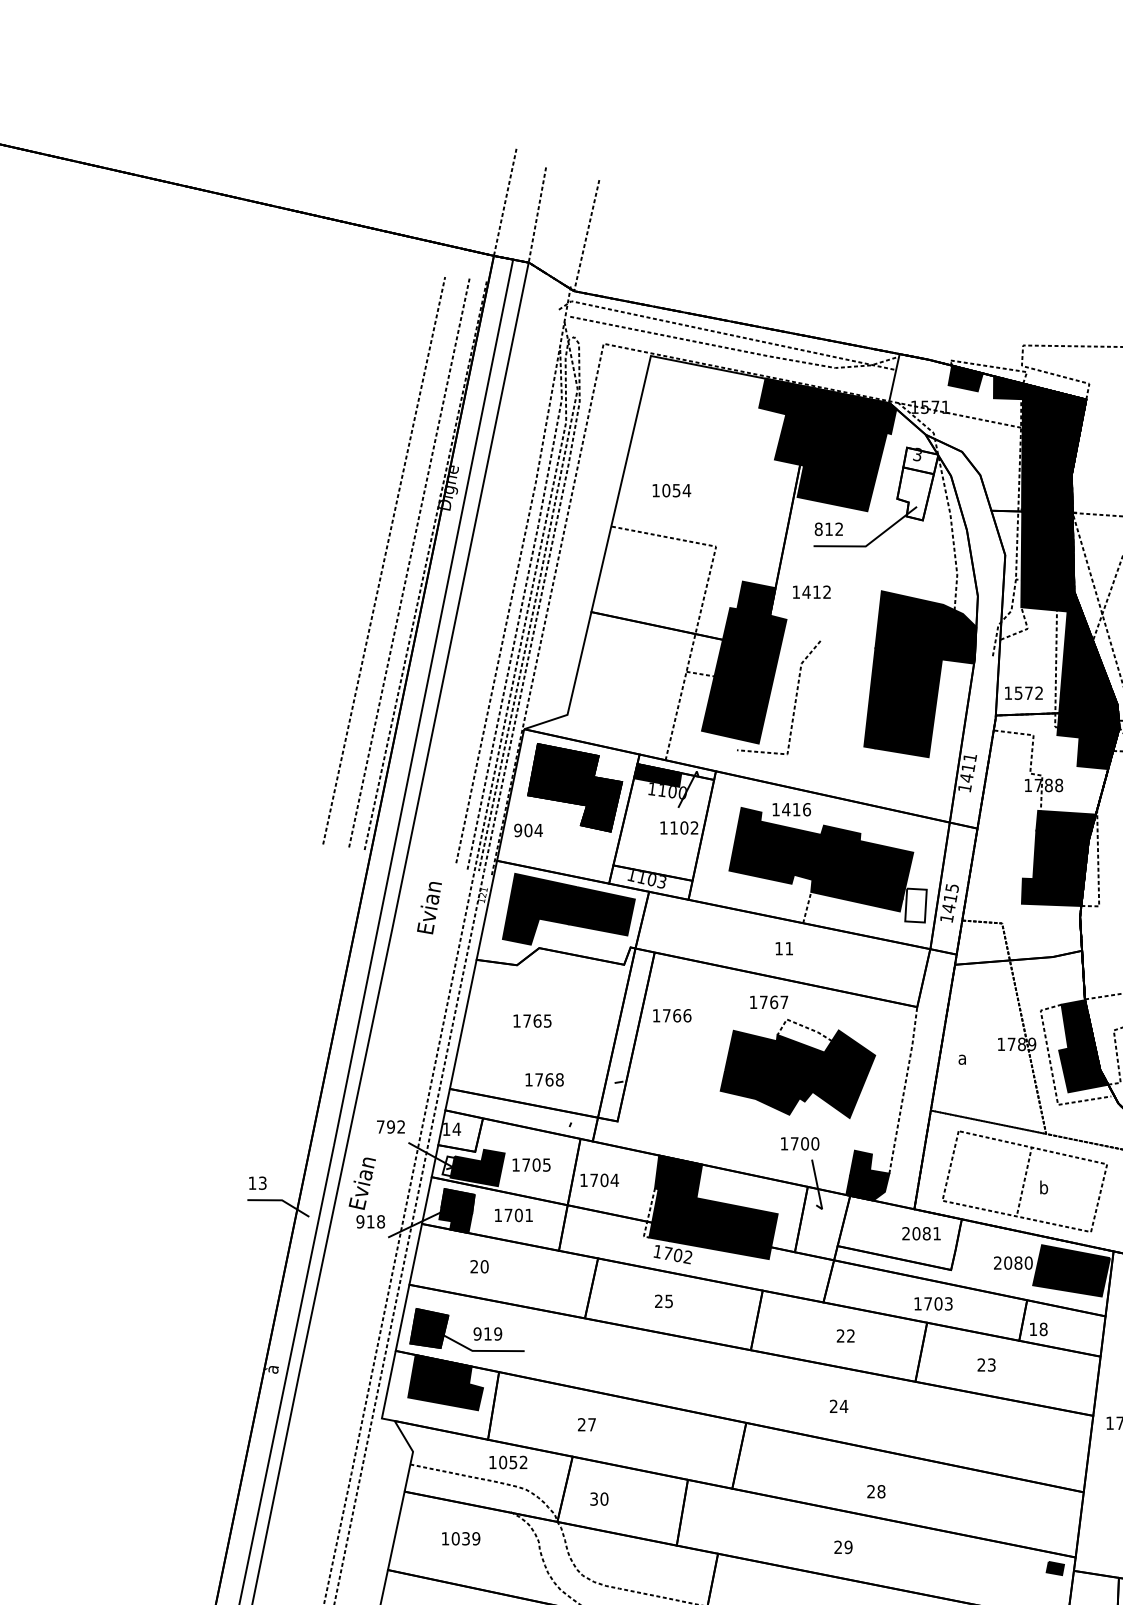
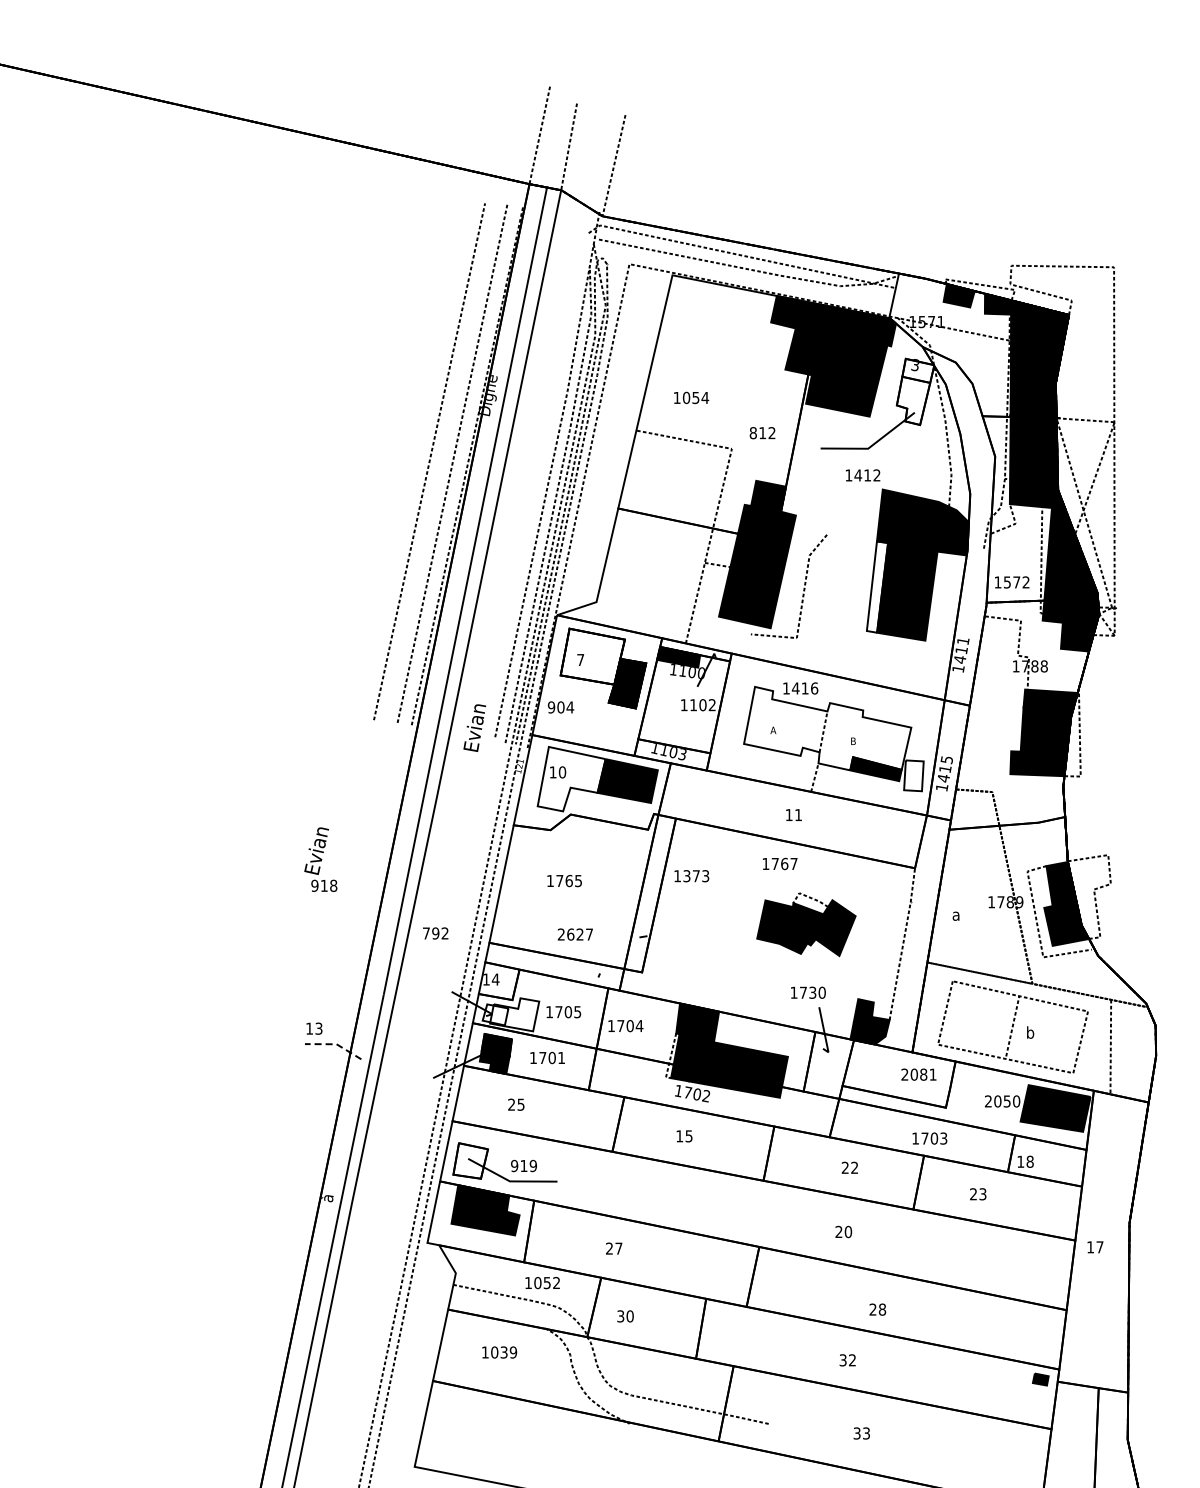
text: (828, 529) -> (762, 433), moved
text: (811, 592) -> (862, 475), moved
fill: (876, 697) -> (877, 586), removed
fill: (563, 774) -> (592, 656), removed
fill: (821, 853) -> (827, 728), removed
text: (429, 907) -> (474, 727), moved
fill: (540, 908) -> (571, 778), removed
text: (677, 1016) -> (696, 876), 1766 -> 1373
part: (798, 1068) -> (806, 924), size x0.7
text: (544, 1079) -> (575, 934), 1768 -> 2627
text: (390, 1127) -> (435, 933), moved
text: (804, 1143) -> (812, 992), 1700 -> 1730
fill: (477, 1167) -> (514, 1014), removed
text: (366, 1192) -> (320, 859), moved
line: (280, 1200) -> (335, 1044), solid -> dashed
text: (1017, 1263) -> (1006, 1101), 2080 -> 2050
text: (484, 1266) -> (520, 1104), 20 -> 25
text: (658, 1301) -> (679, 1136), 25 -> 15
fill: (429, 1327) -> (470, 1160), removed
text: (844, 1405) -> (848, 1231), 24 -> 20
text: (843, 1547) -> (847, 1360), 29 -> 32

